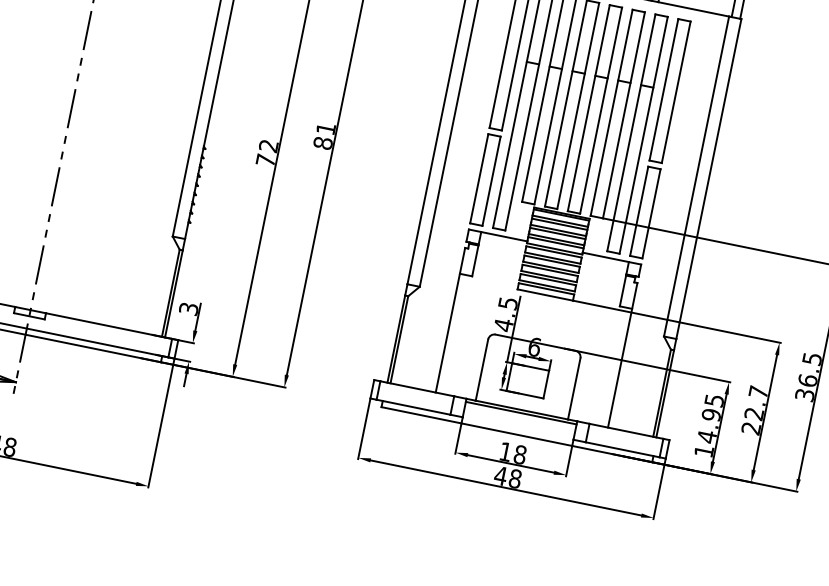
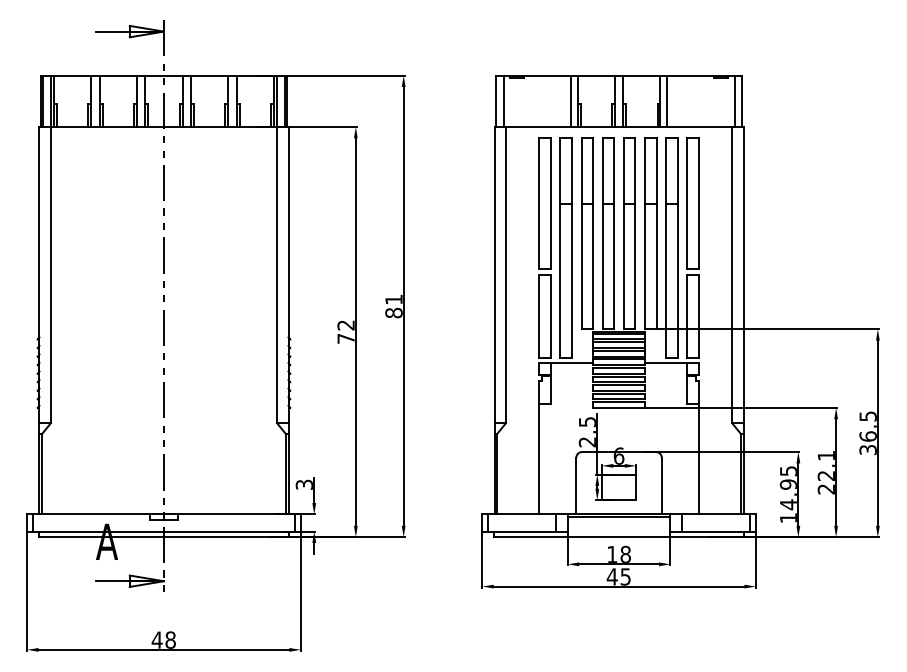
text: (502, 324) -> (586, 441), 4.5 -> 2.5
text: (758, 391) -> (826, 455), 22.7 -> 22.1
text: (515, 478) -> (625, 576), 48 -> 45

